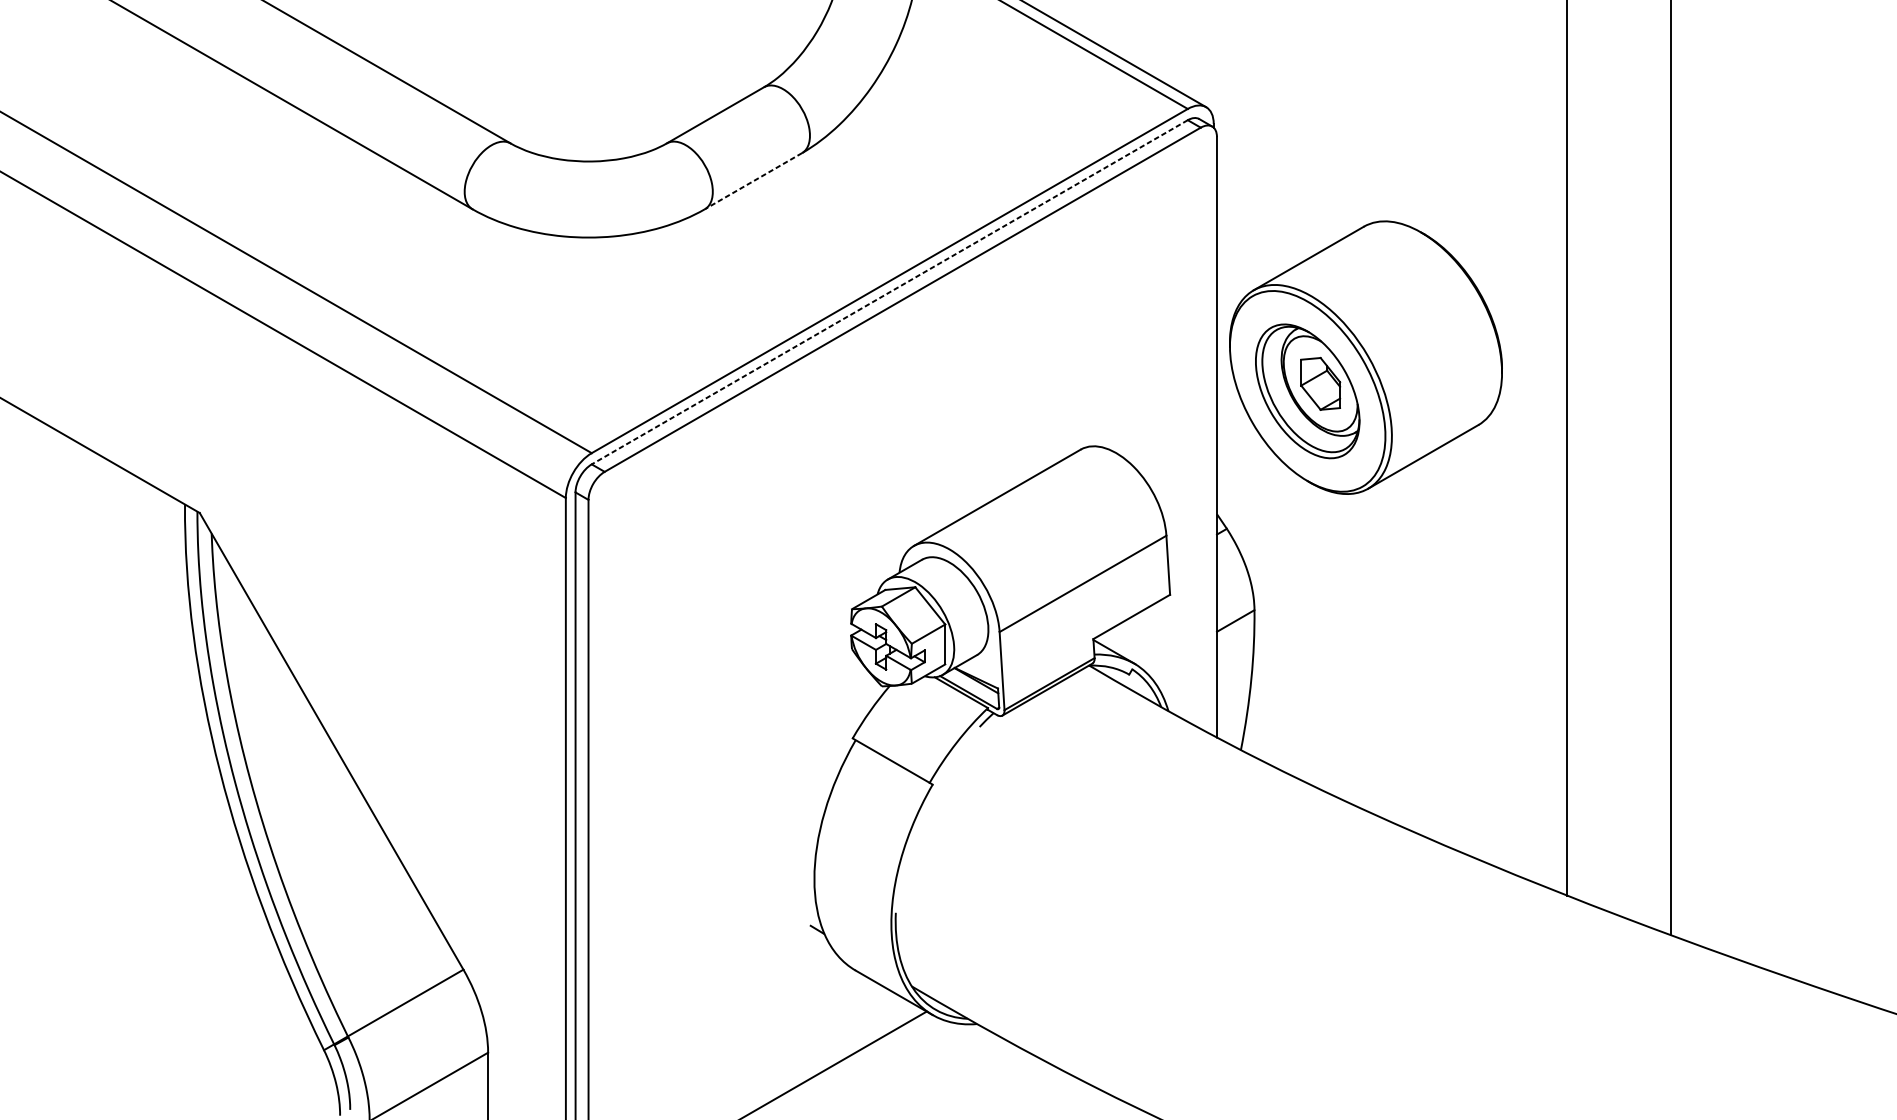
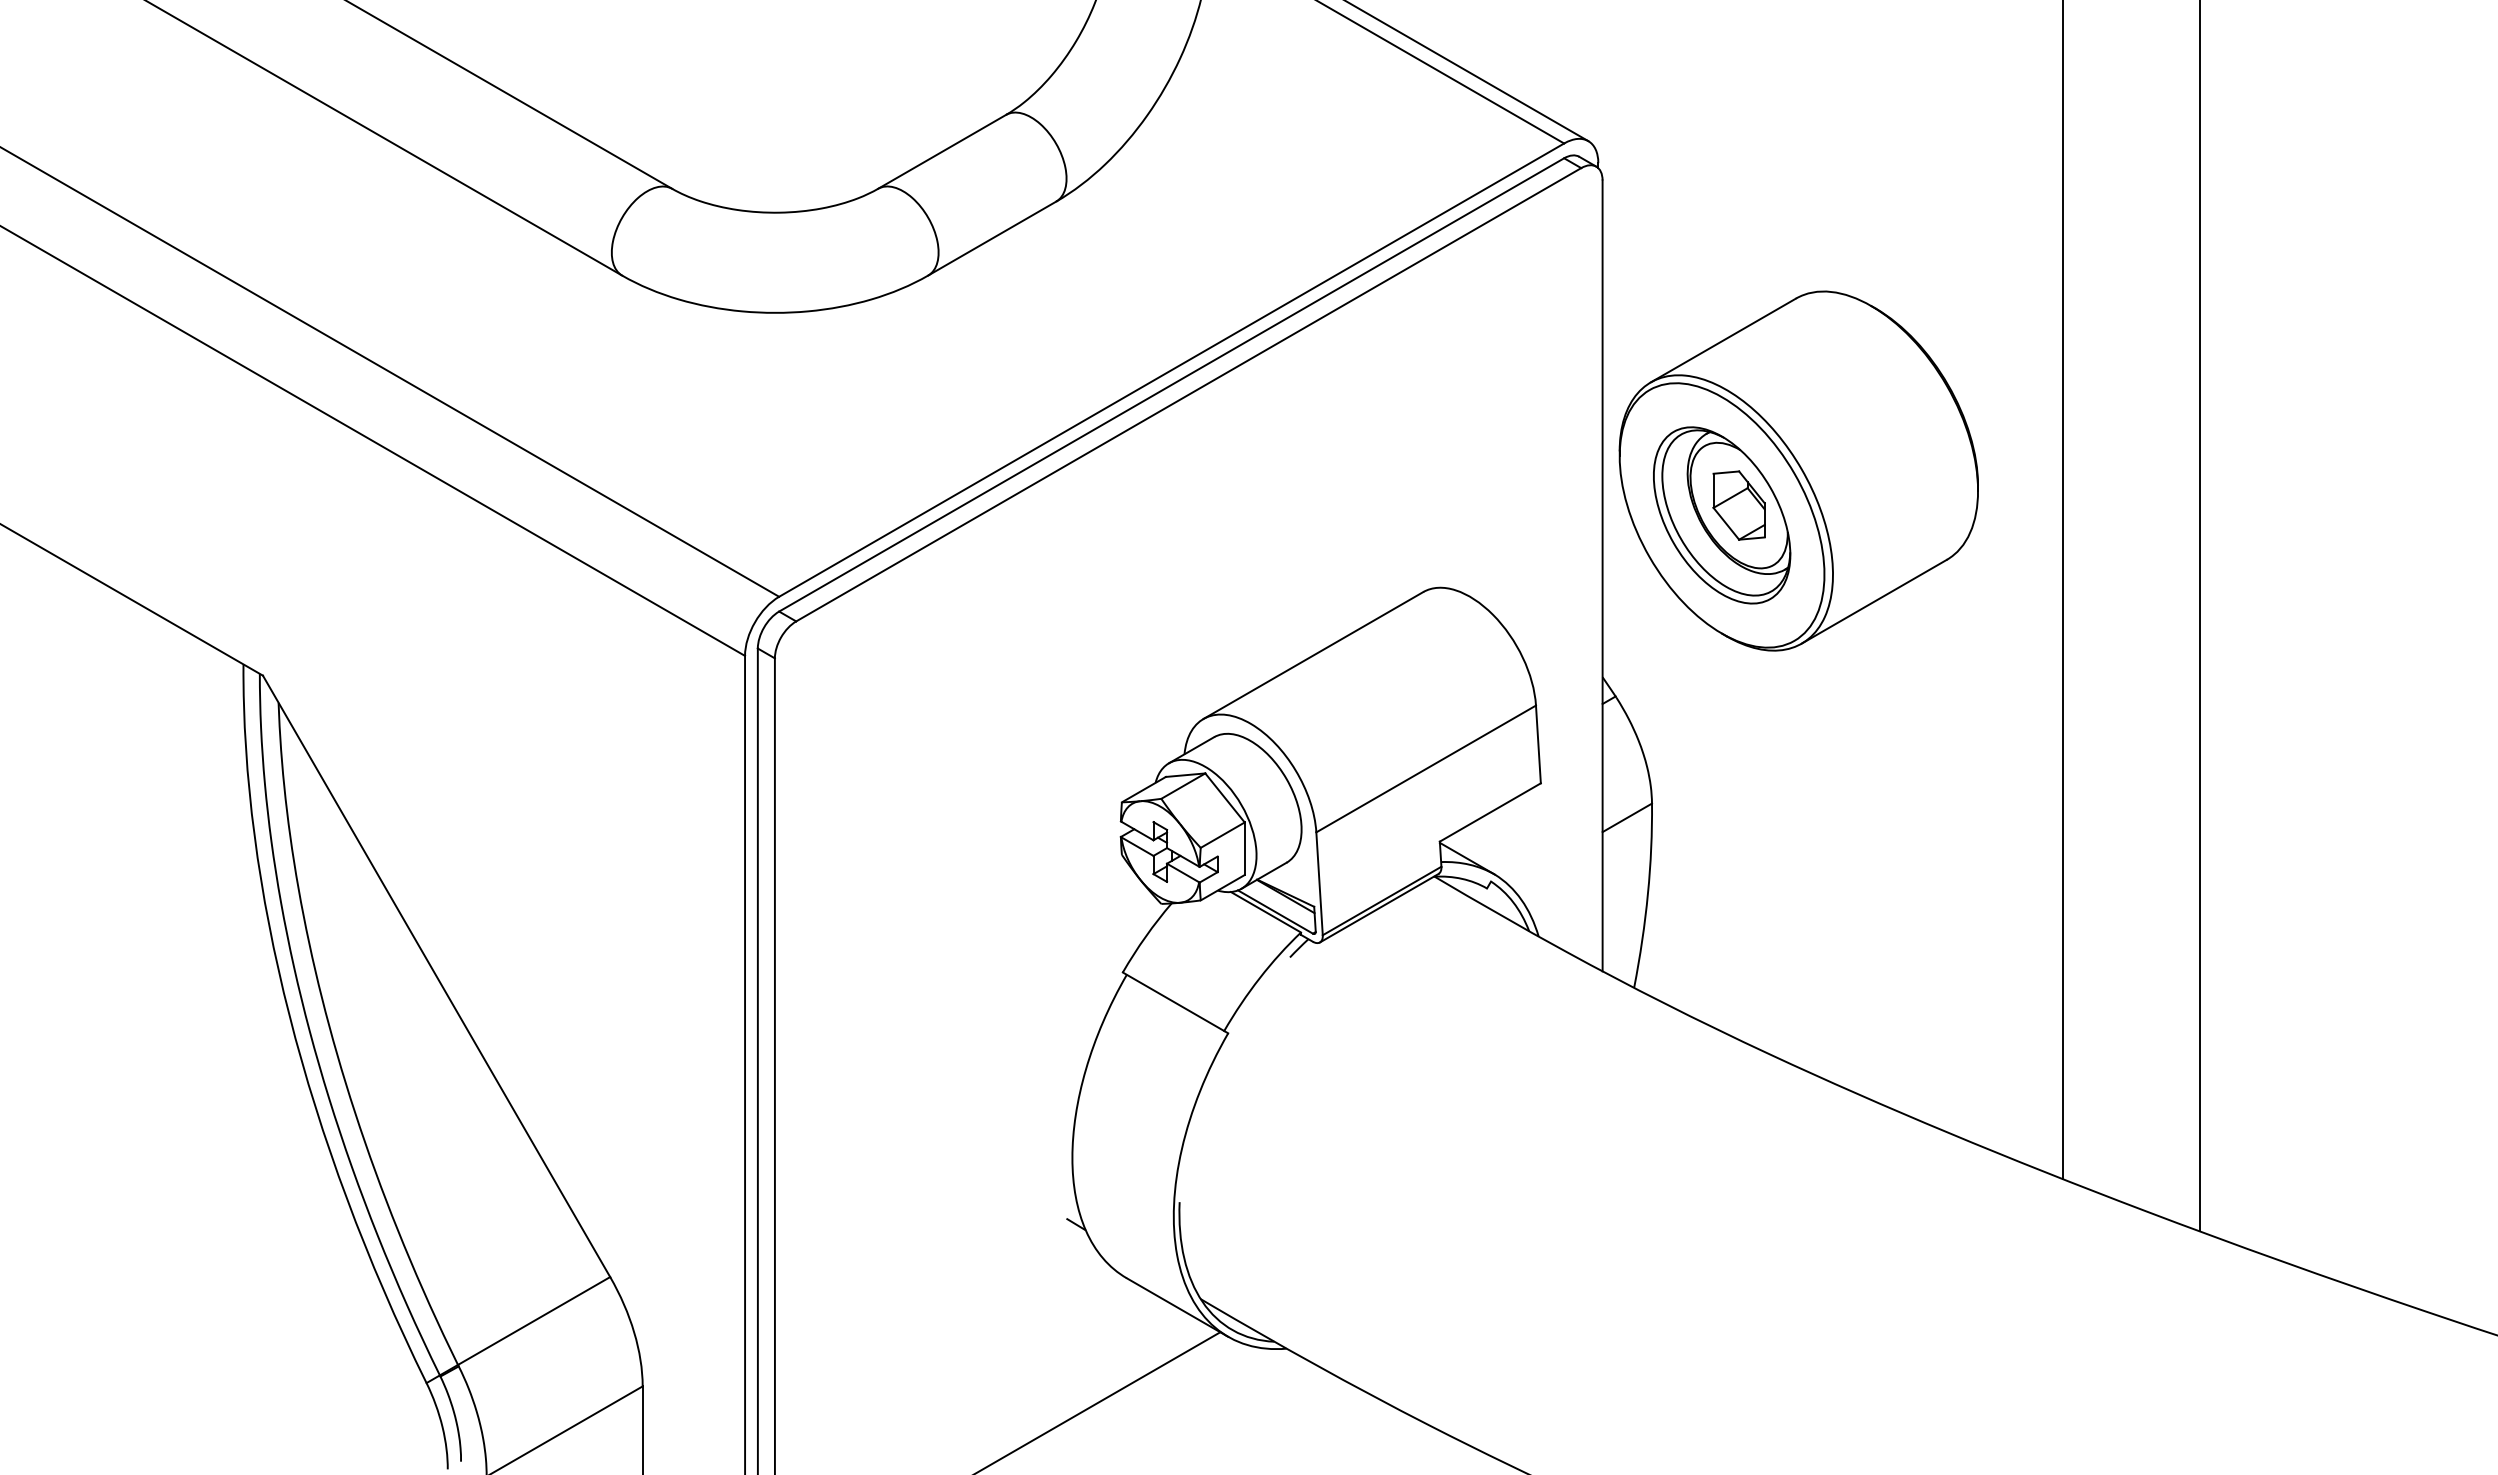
line: (753, 181) -> (992, 238), dashed -> solid
line: (889, 292) -> (1171, 385), dashed -> solid

